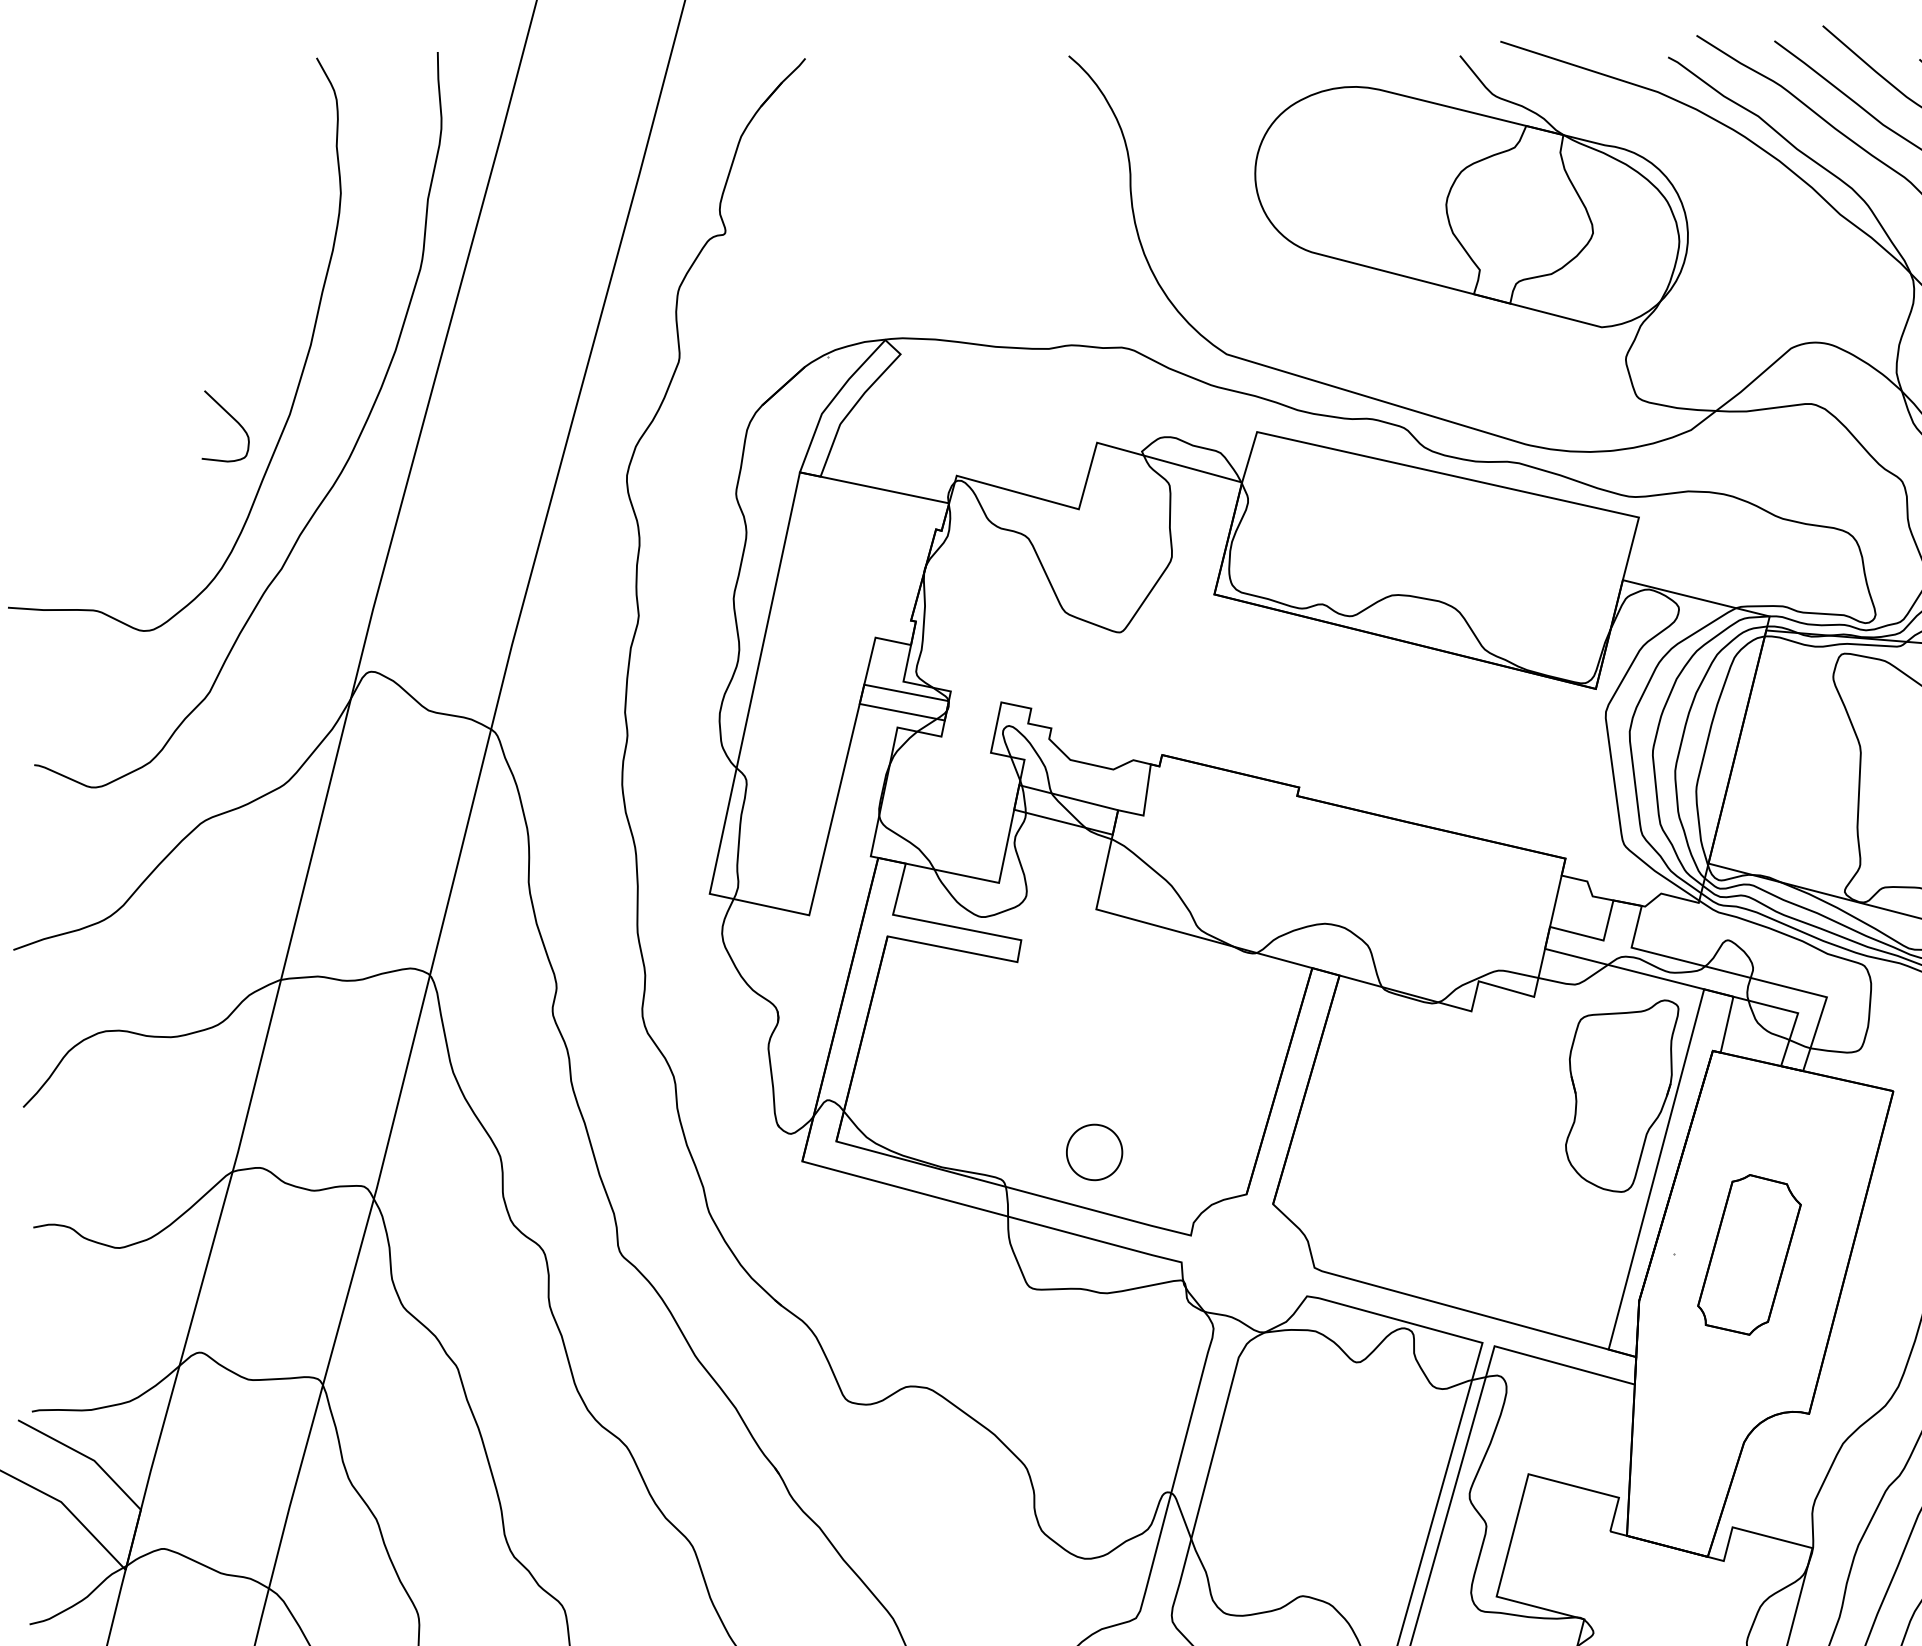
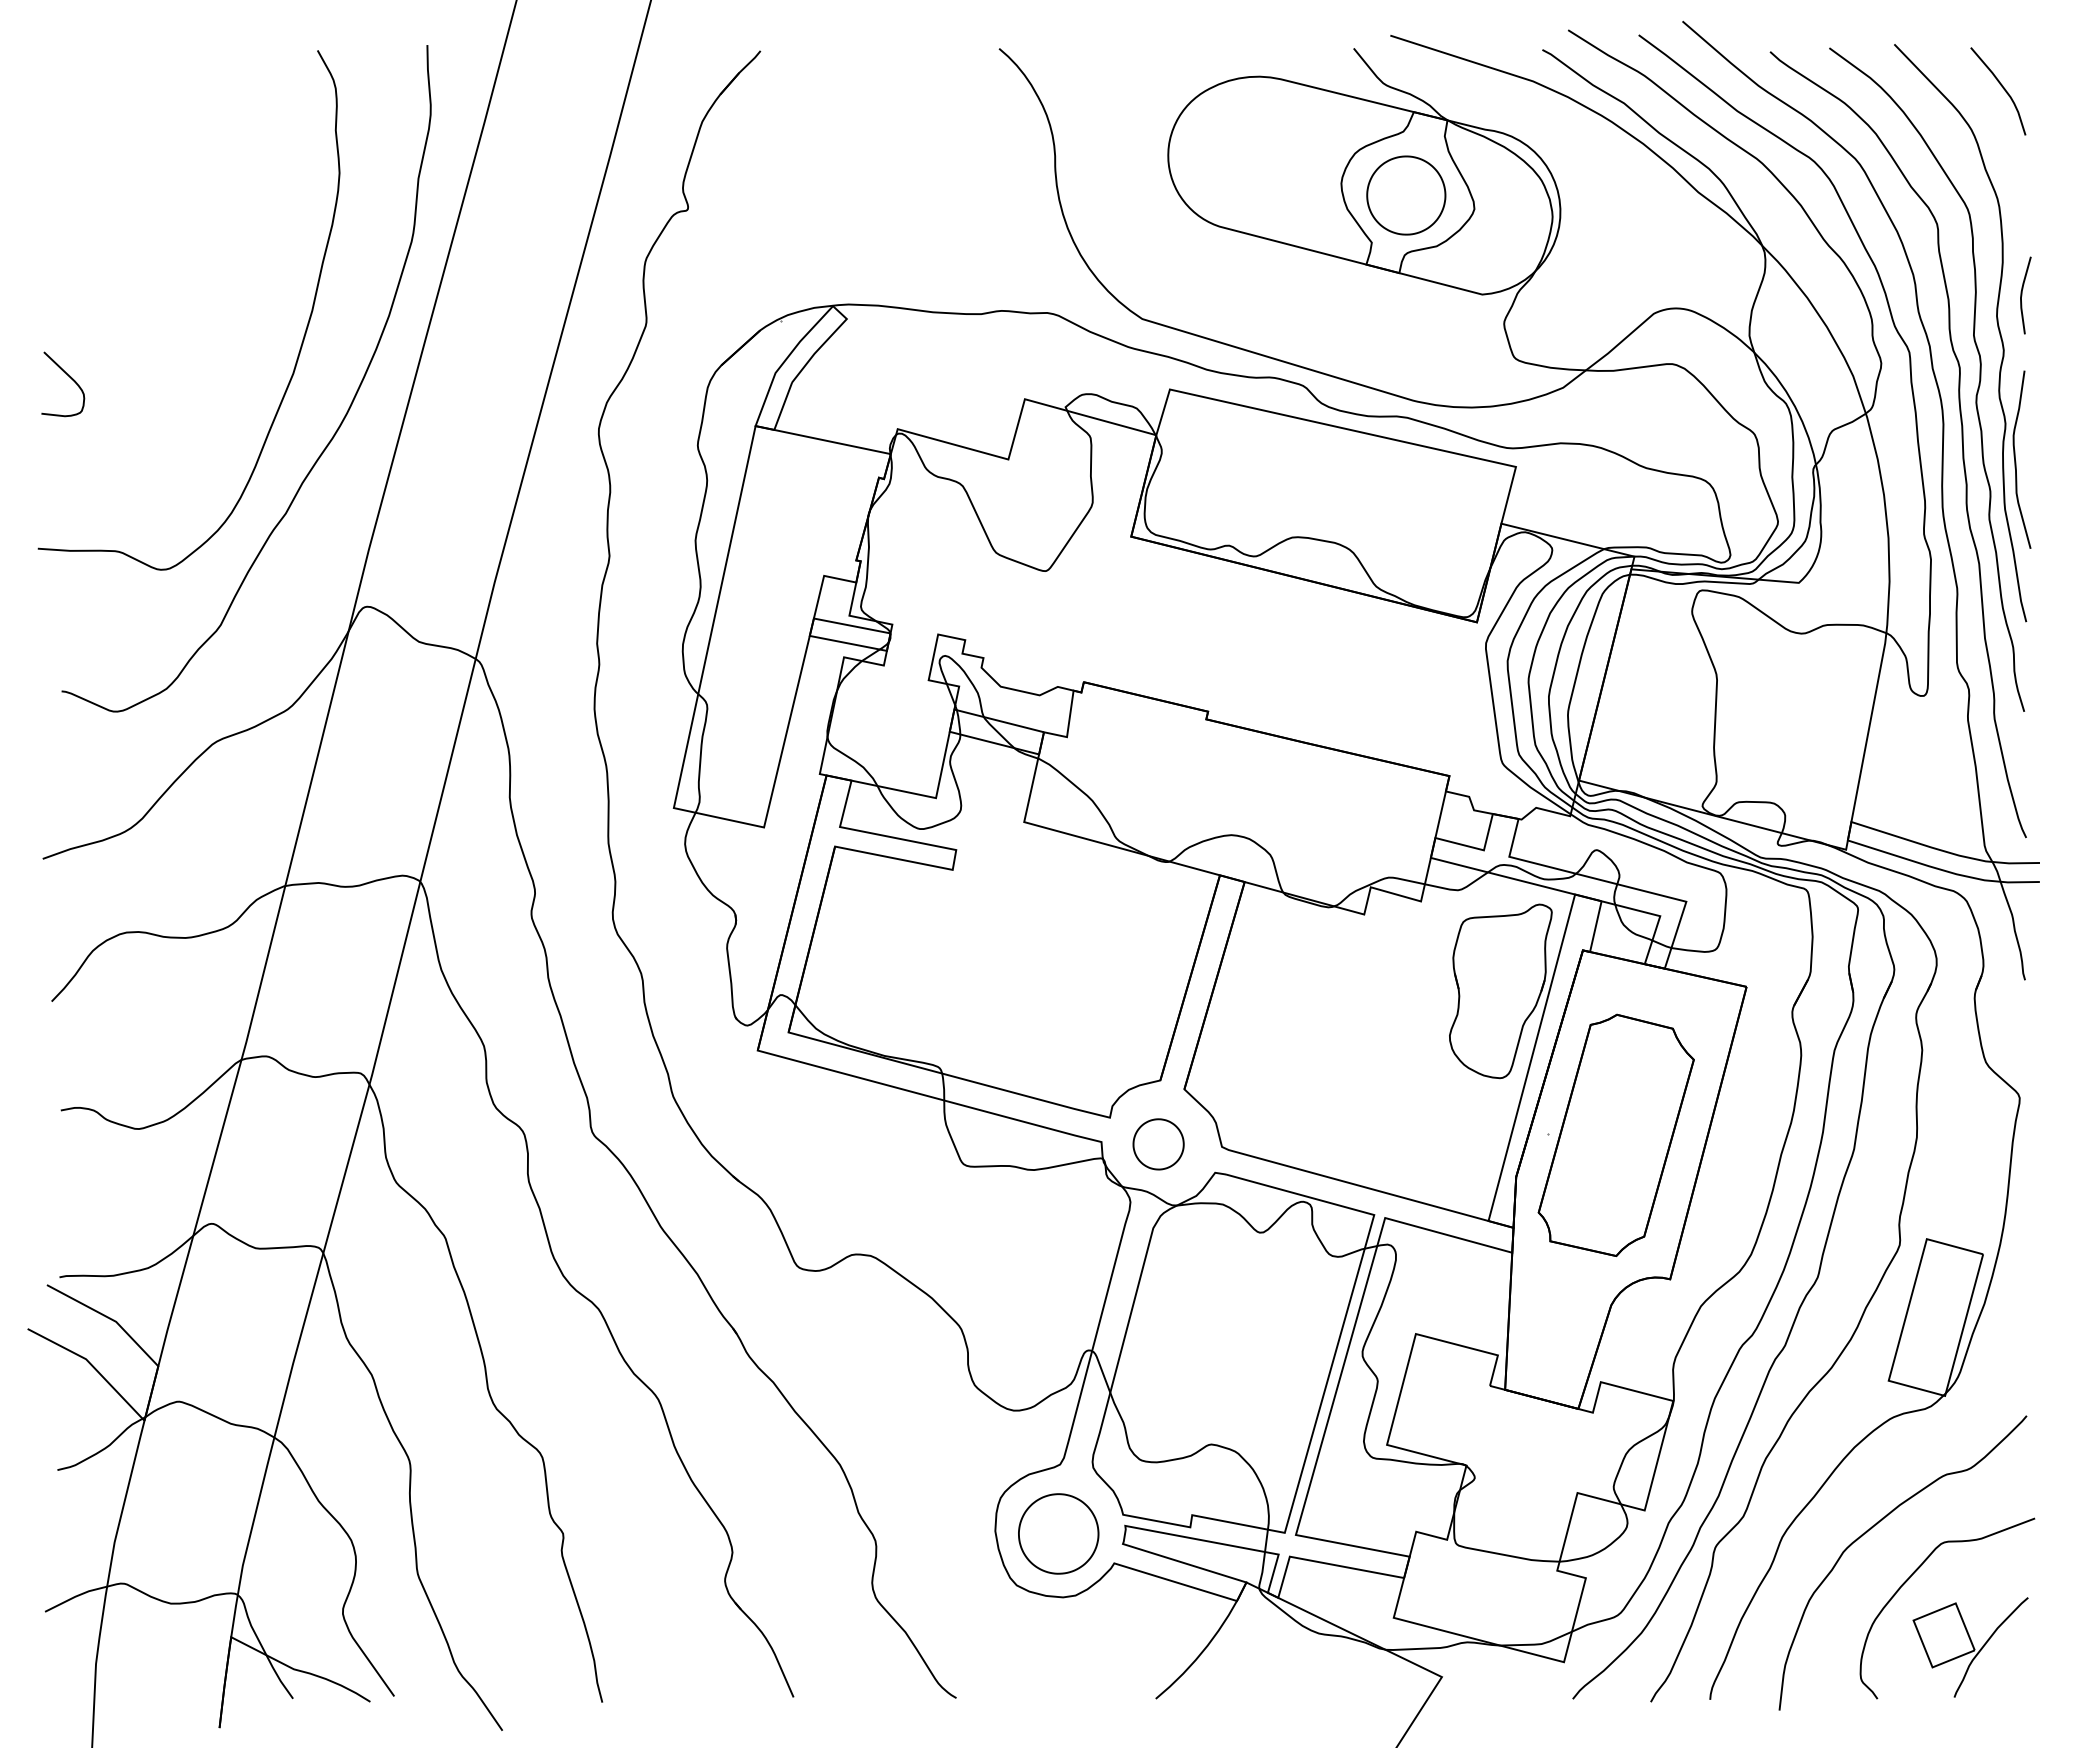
part: (1518, 217) -> (1406, 195), added
curve: (232, 418) -> (69, 377), moved
part: (1094, 1152) -> (1158, 1144), moved
part: (1748, 1254) -> (1615, 1134), size x1.67

